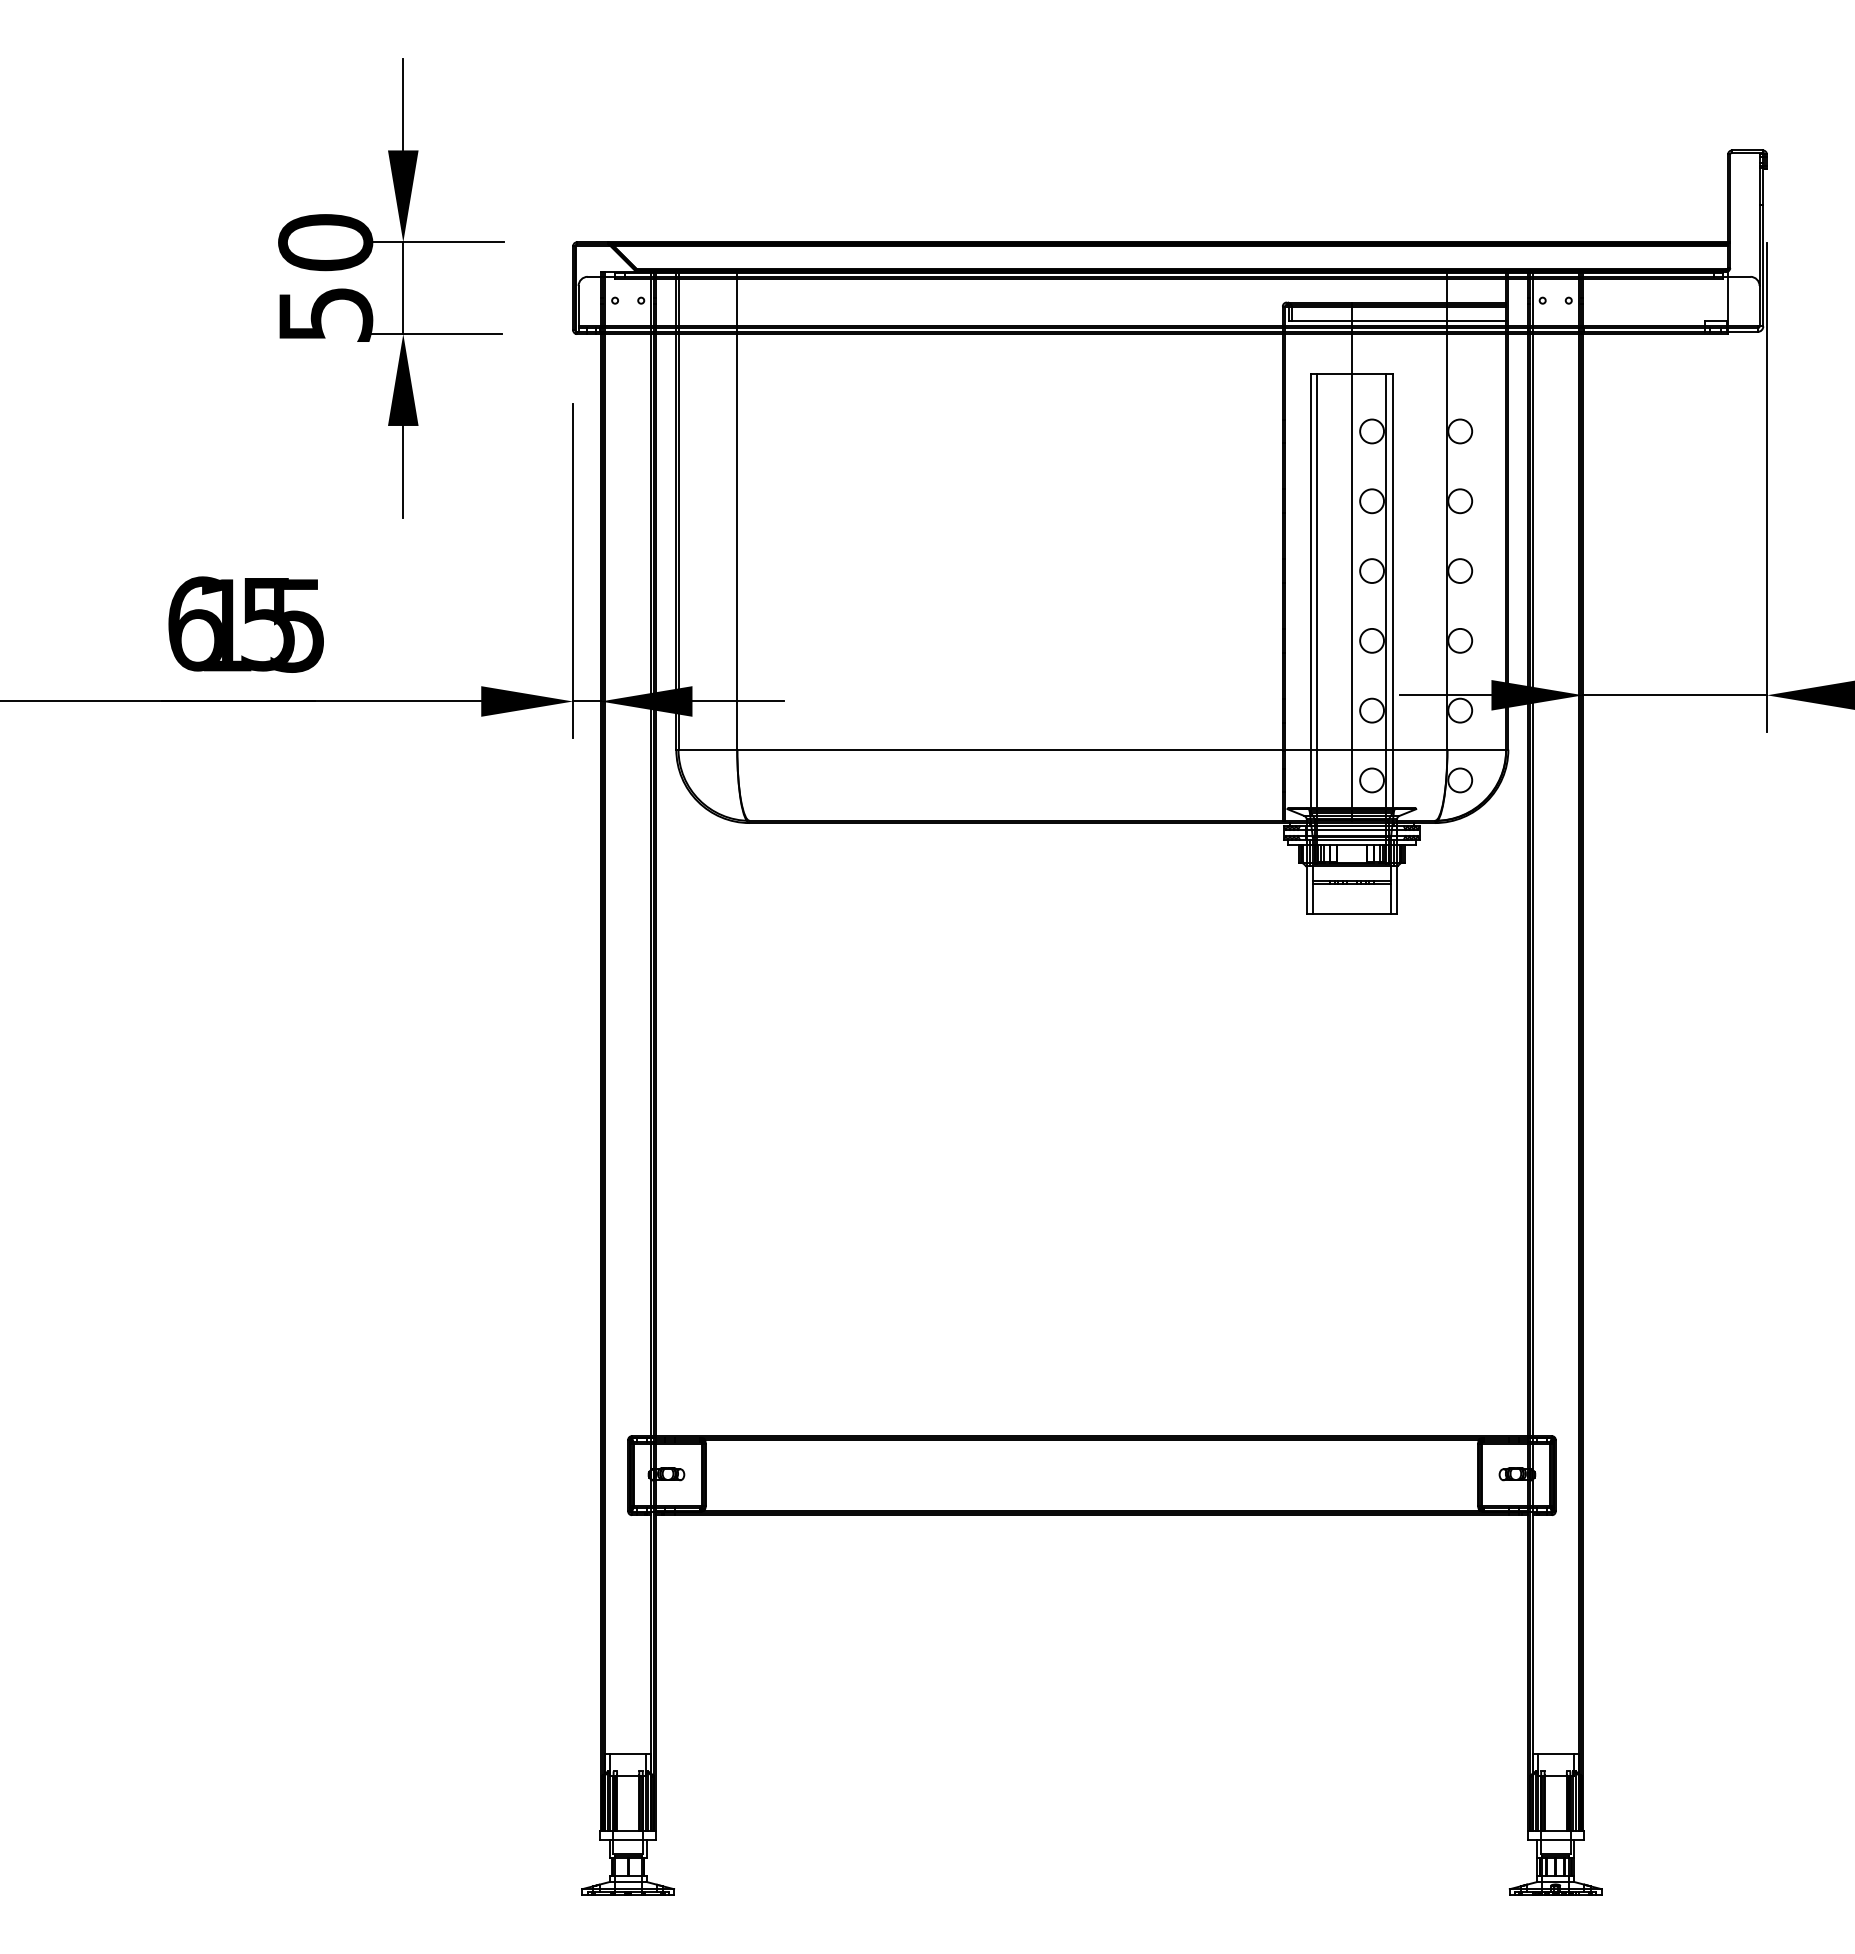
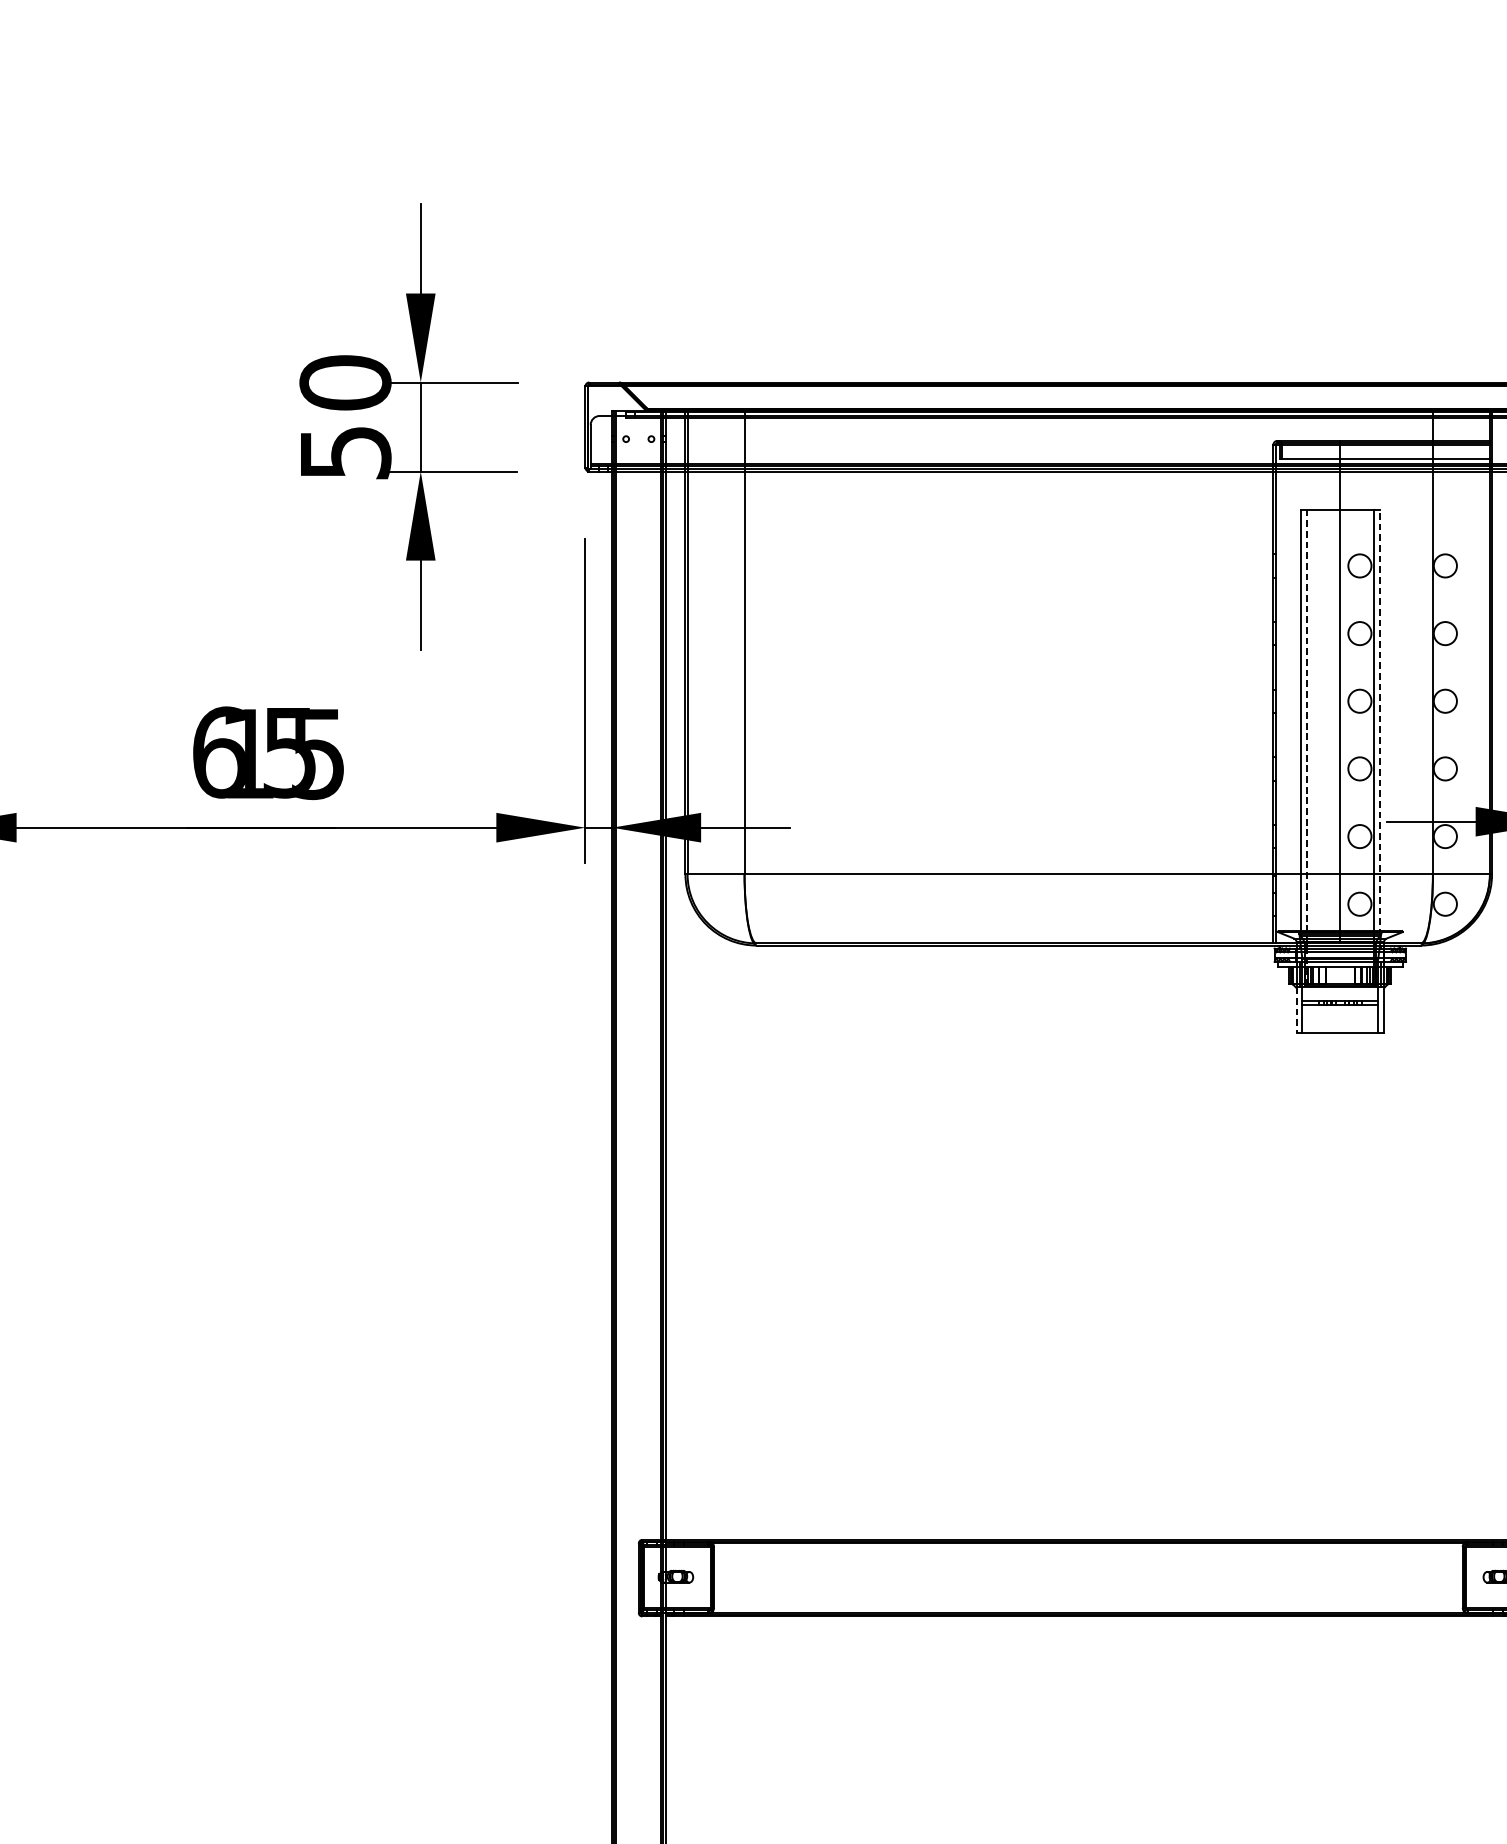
line: (1392, 592) -> (1379, 722), solid -> dashed
line: (1317, 618) -> (1307, 747), solid -> dashed
line: (1306, 889) -> (1296, 1009), solid -> dashed

